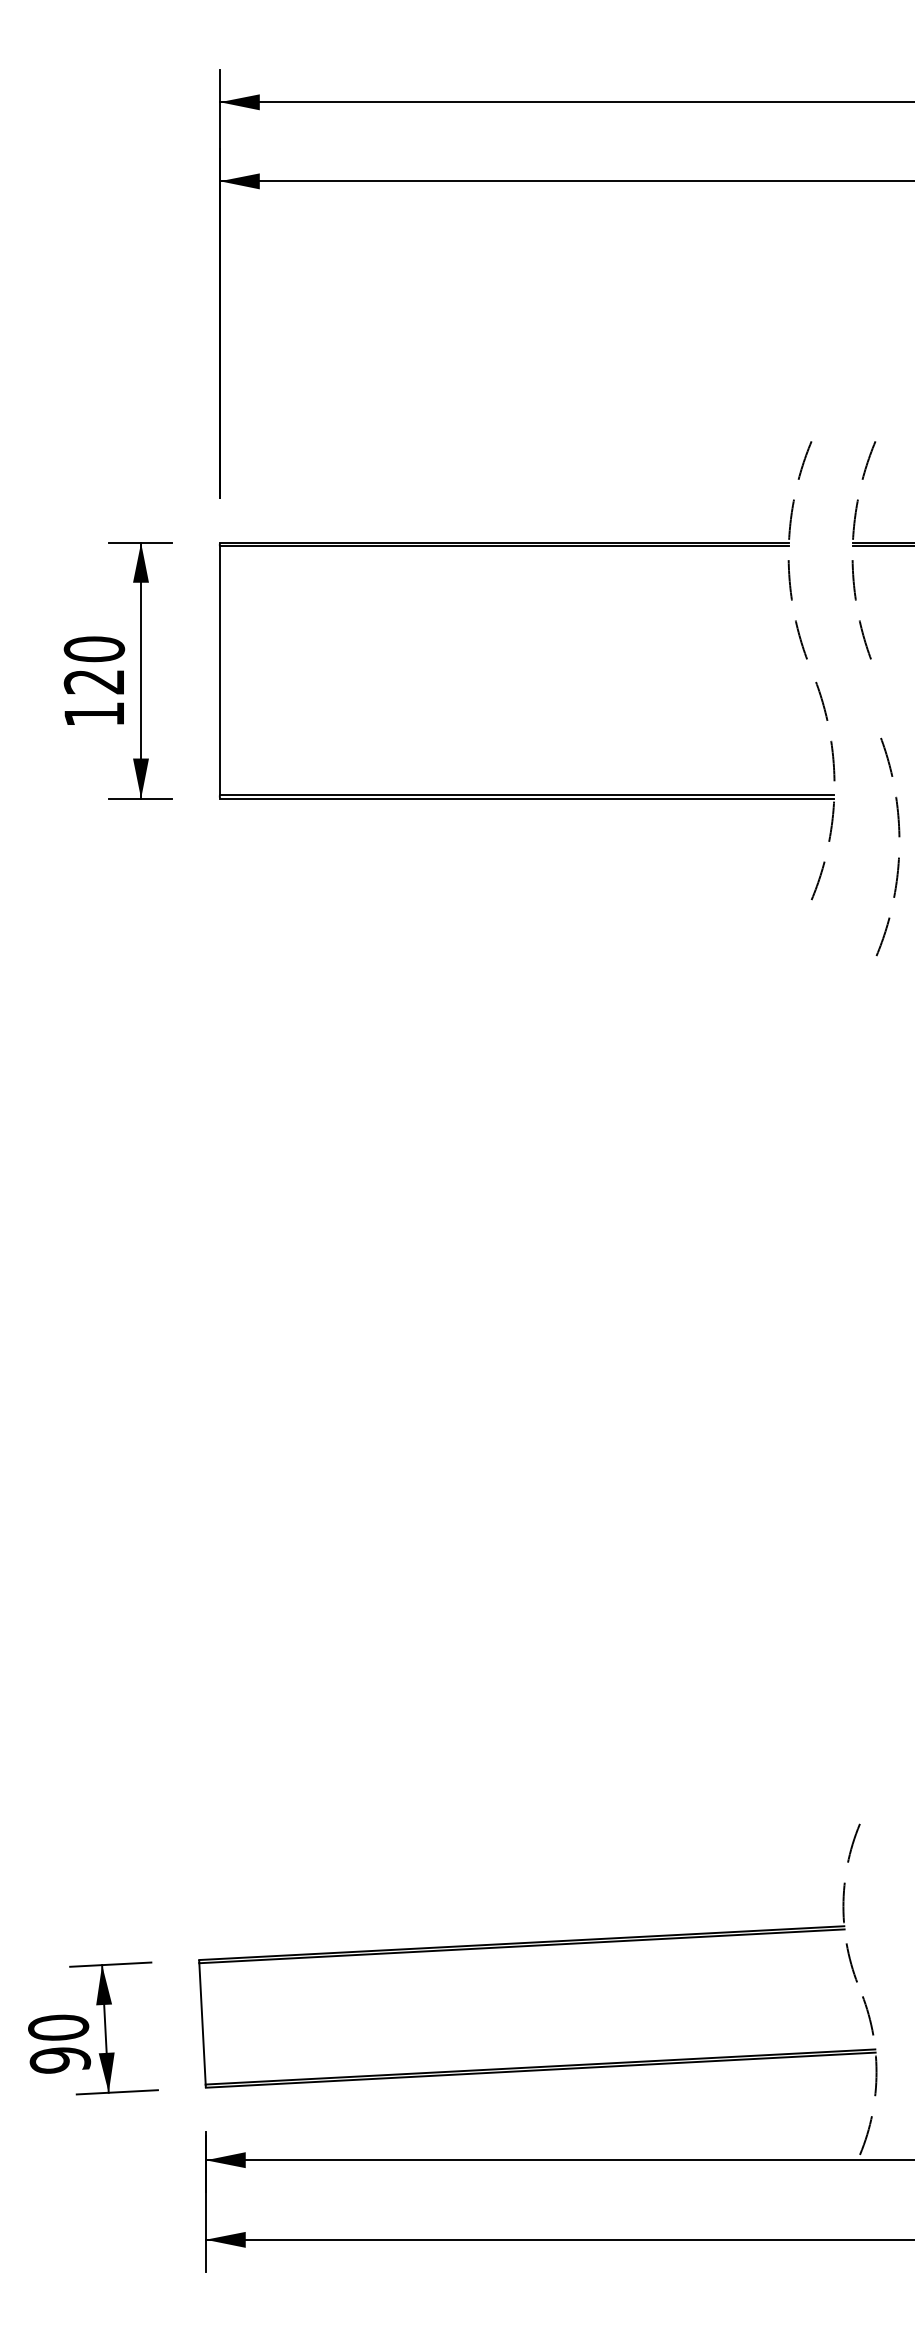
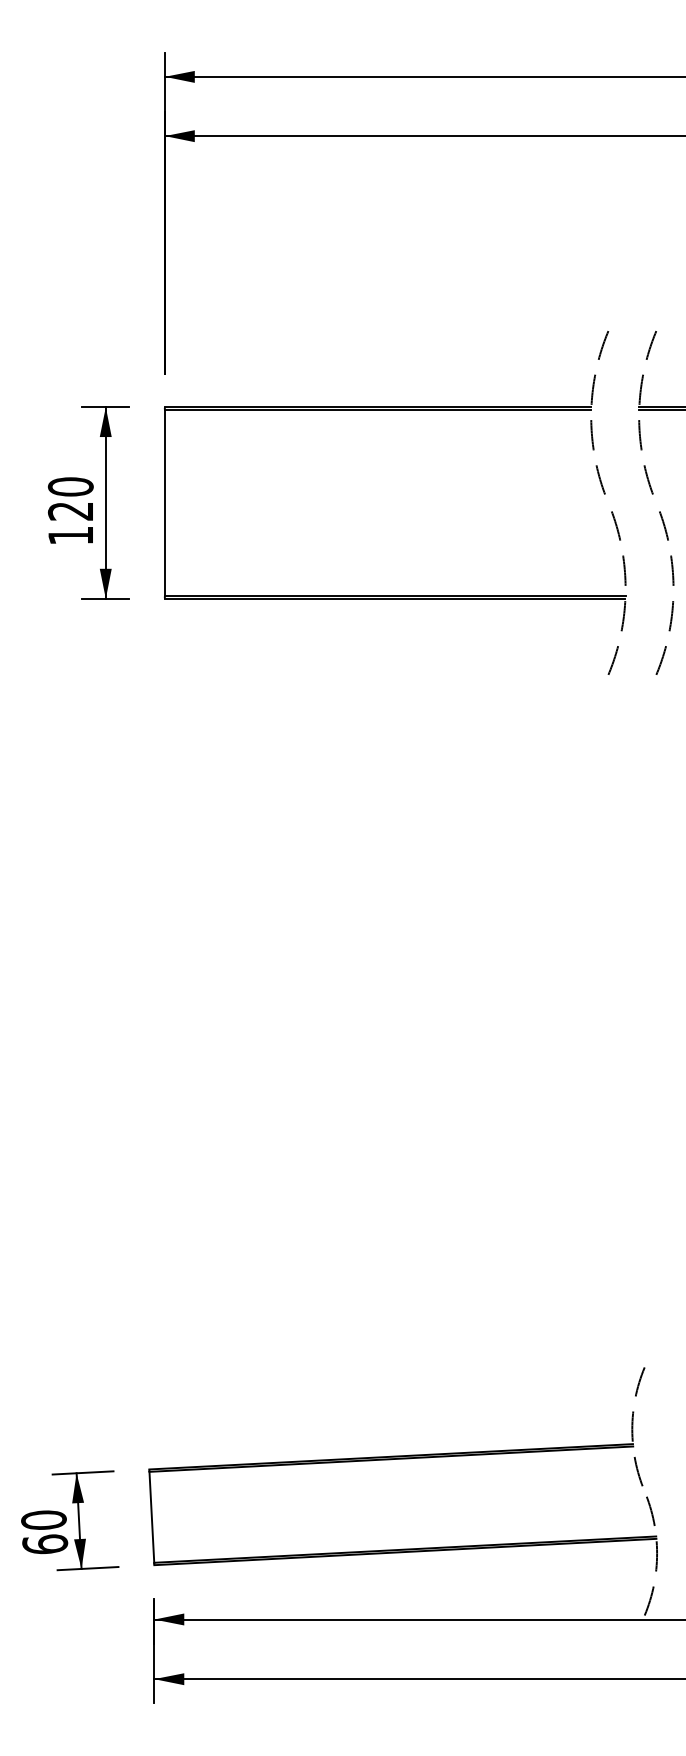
arc: (898, 837) -> (672, 586), moved
text: (60, 2059) -> (45, 1544), 90 -> 60

